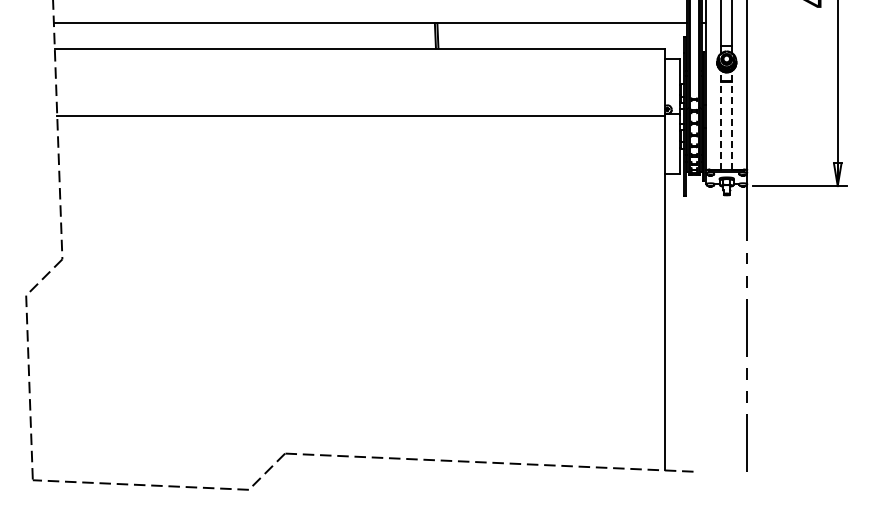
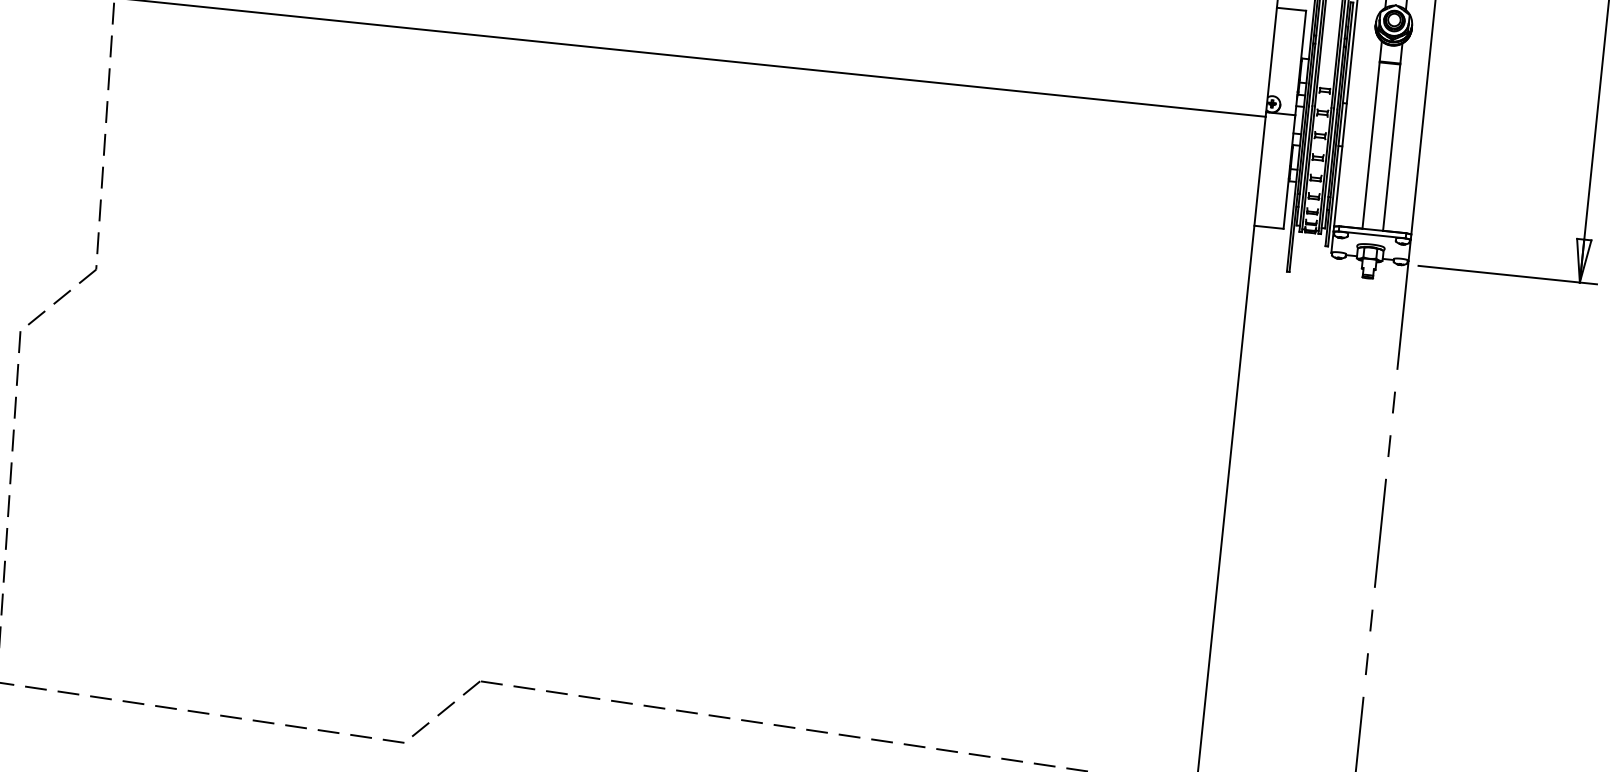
line: (721, 119) -> (1372, 133), dashed -> solid
line: (732, 119) -> (1393, 135), dashed -> solid

